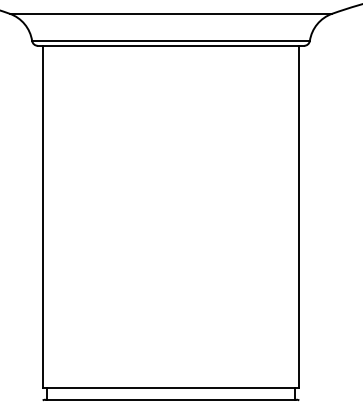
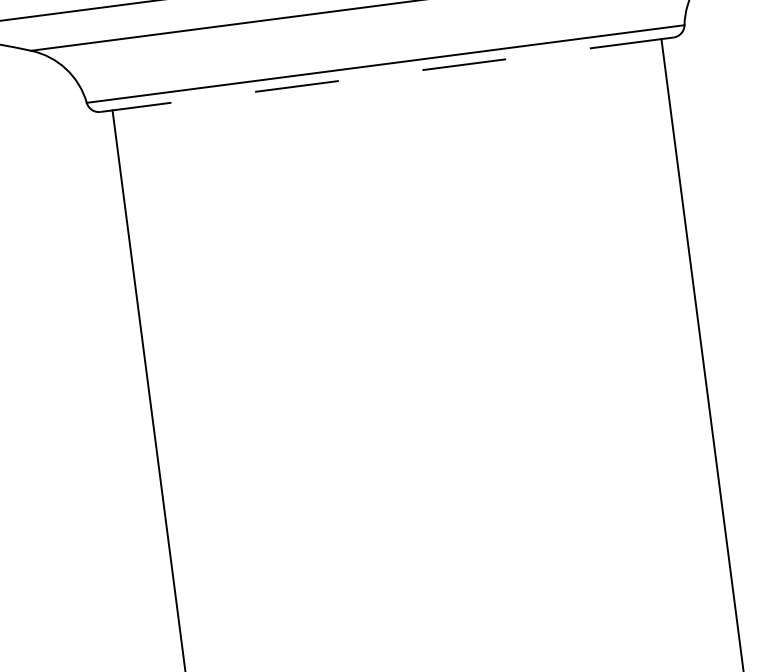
line: (170, 45) -> (385, 74), solid -> dashed

